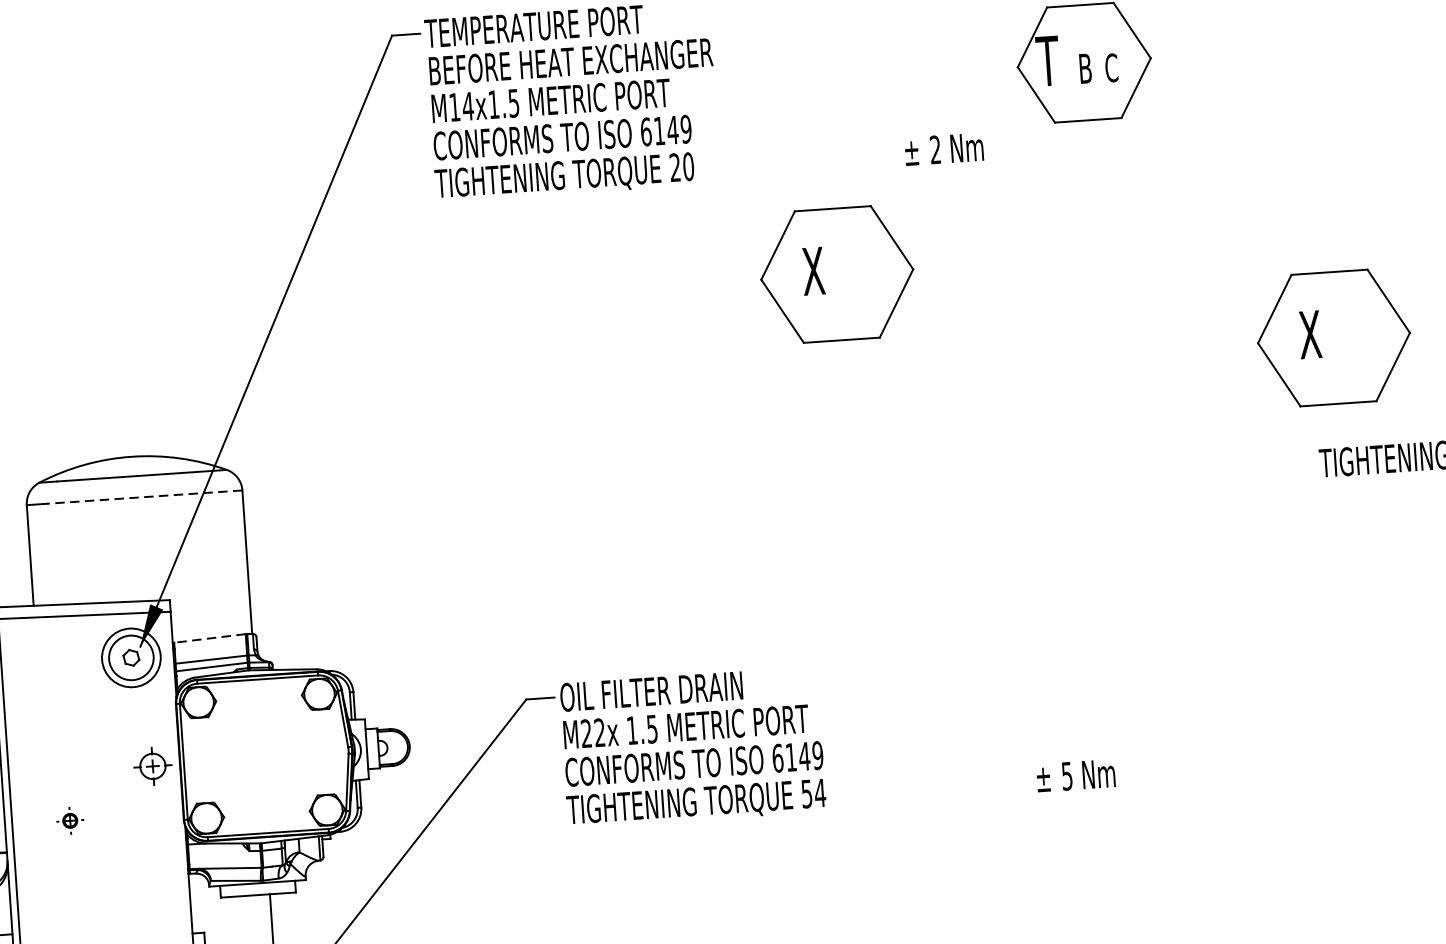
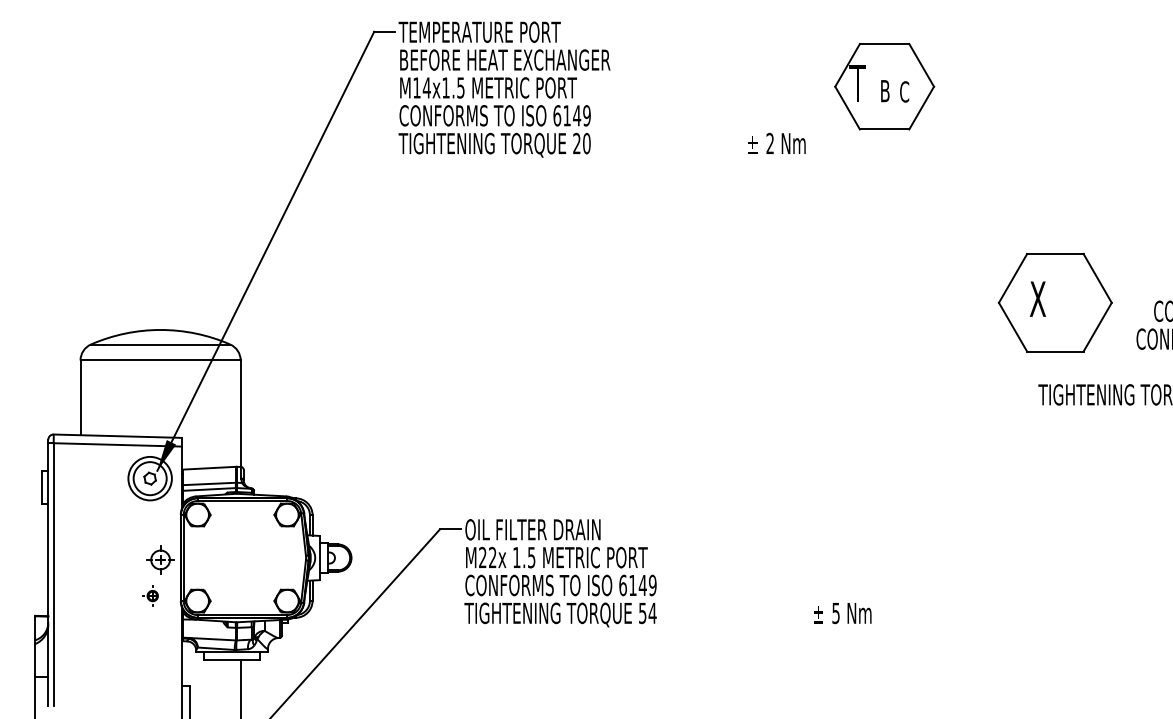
part: (836, 274) -> (690, 230), removed
line: (145, 497) -> (168, 360), dashed -> solid
line: (210, 638) -> (209, 468), dashed -> solid
part: (67, 820) -> (150, 595), moved

